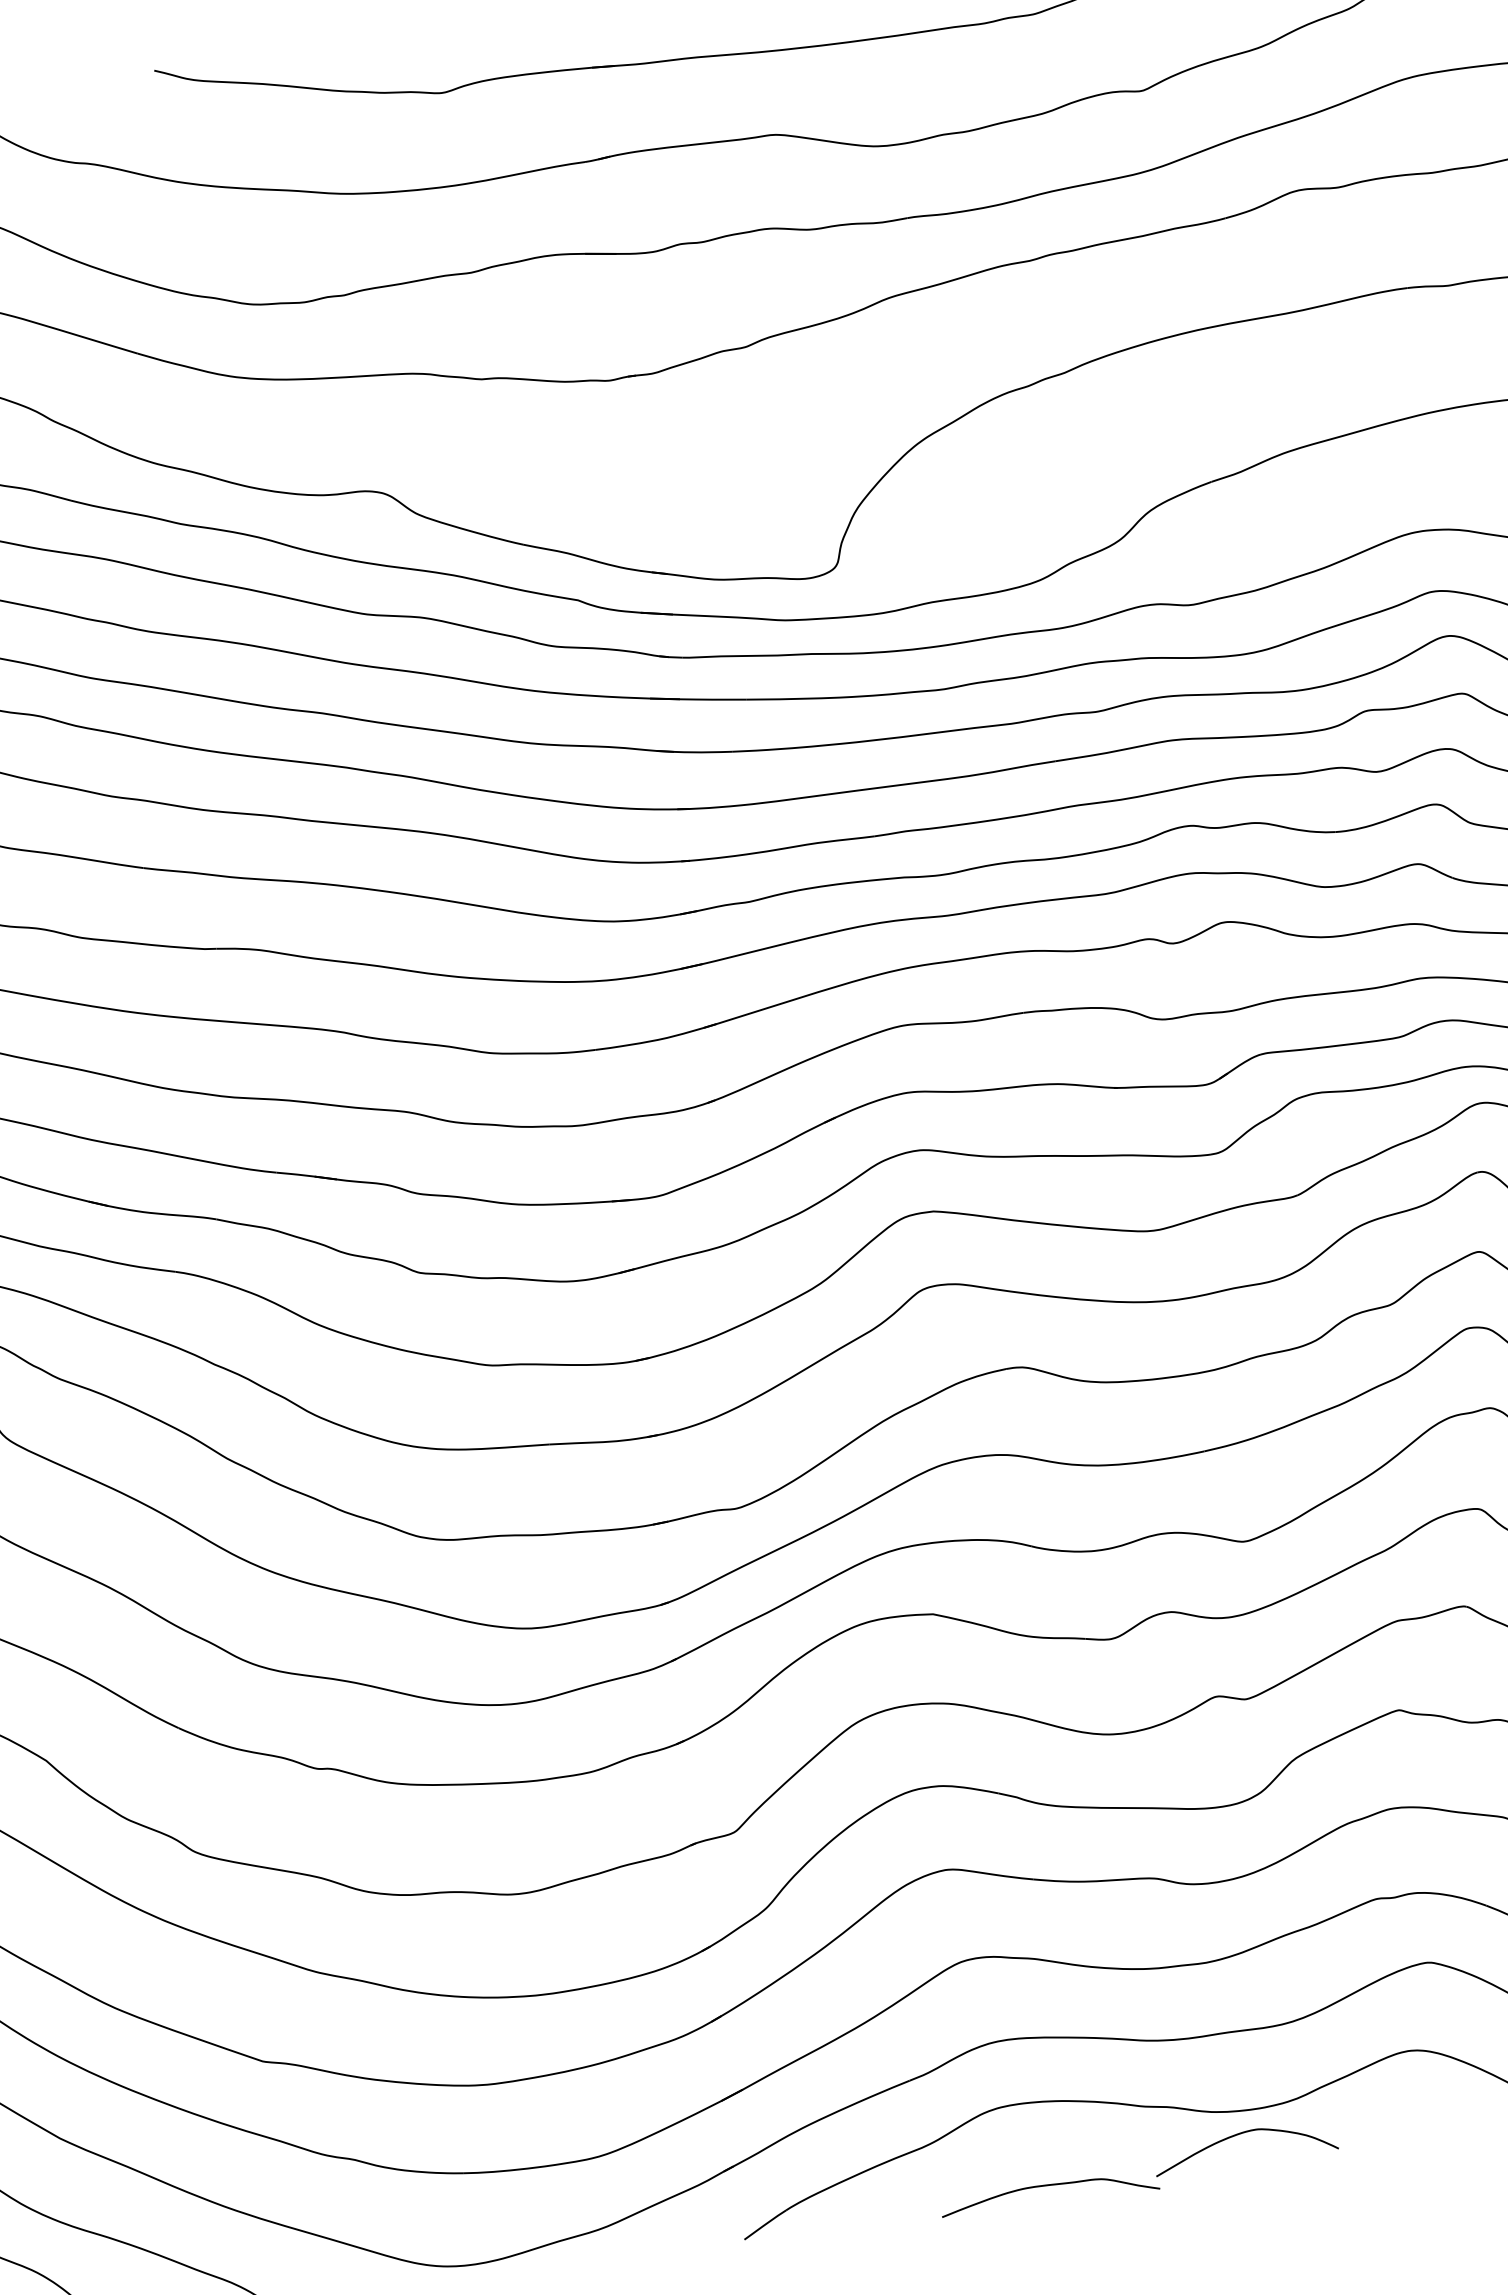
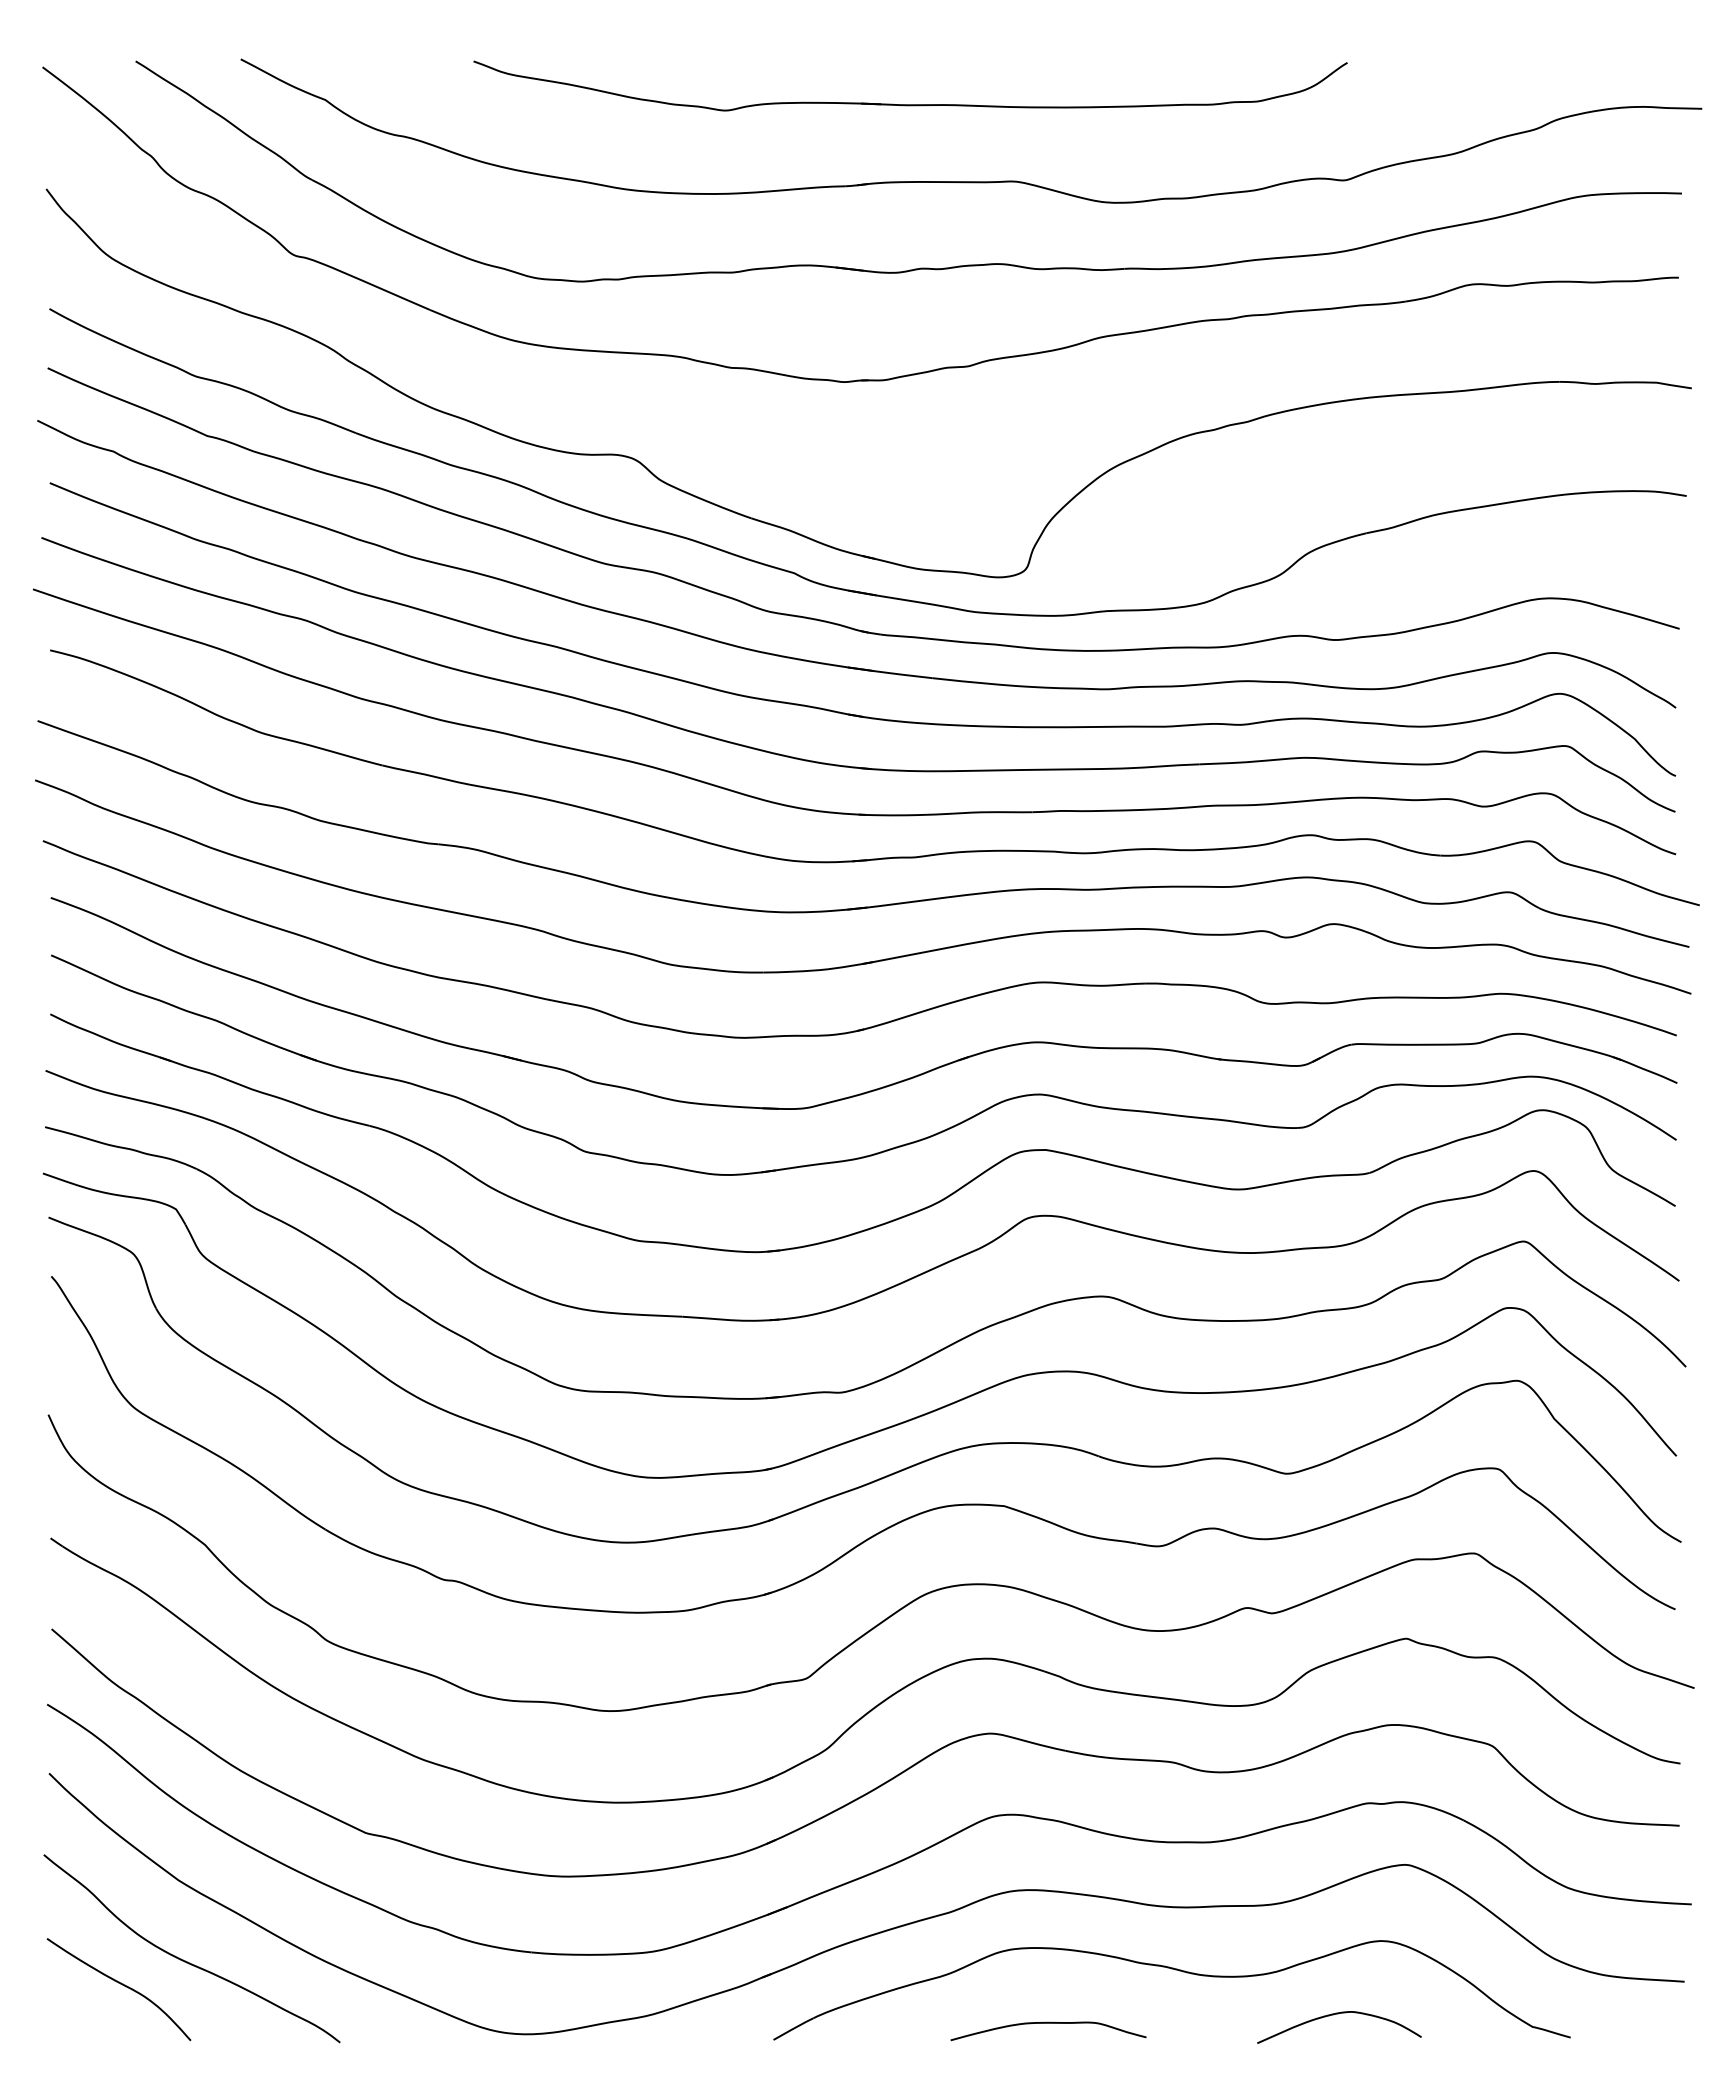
curve: (1243, 2133) -> (1338, 2014), moved

